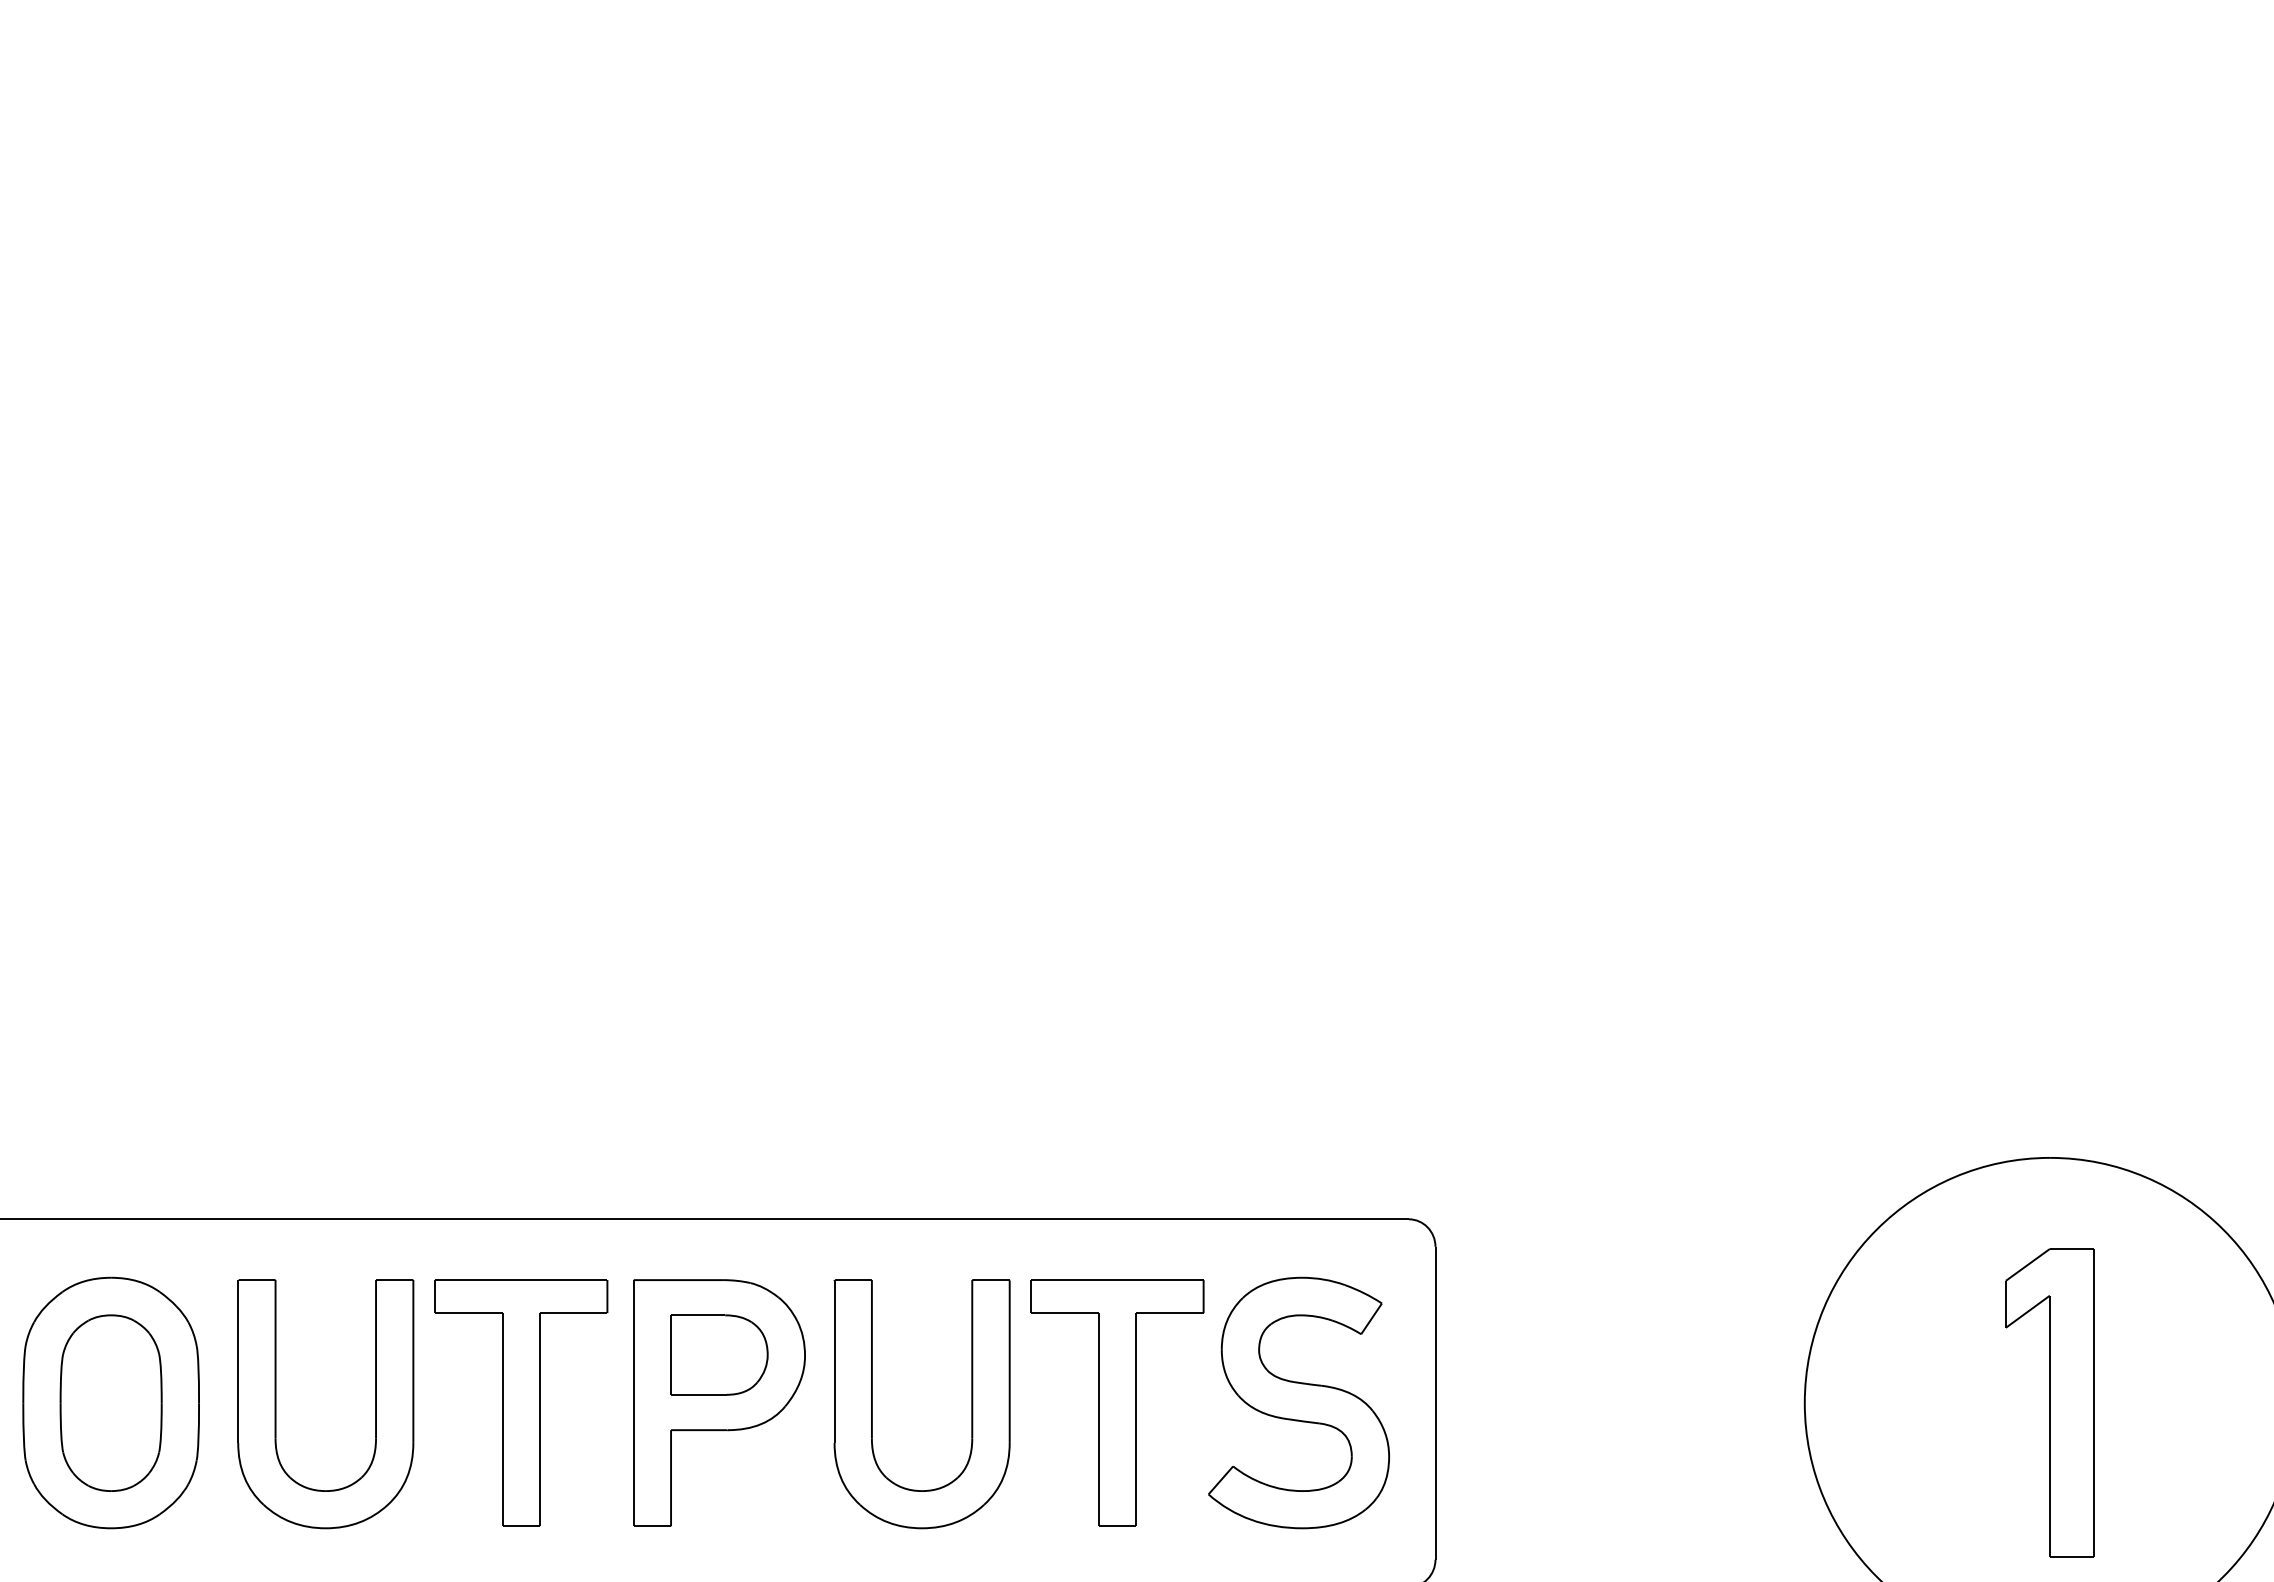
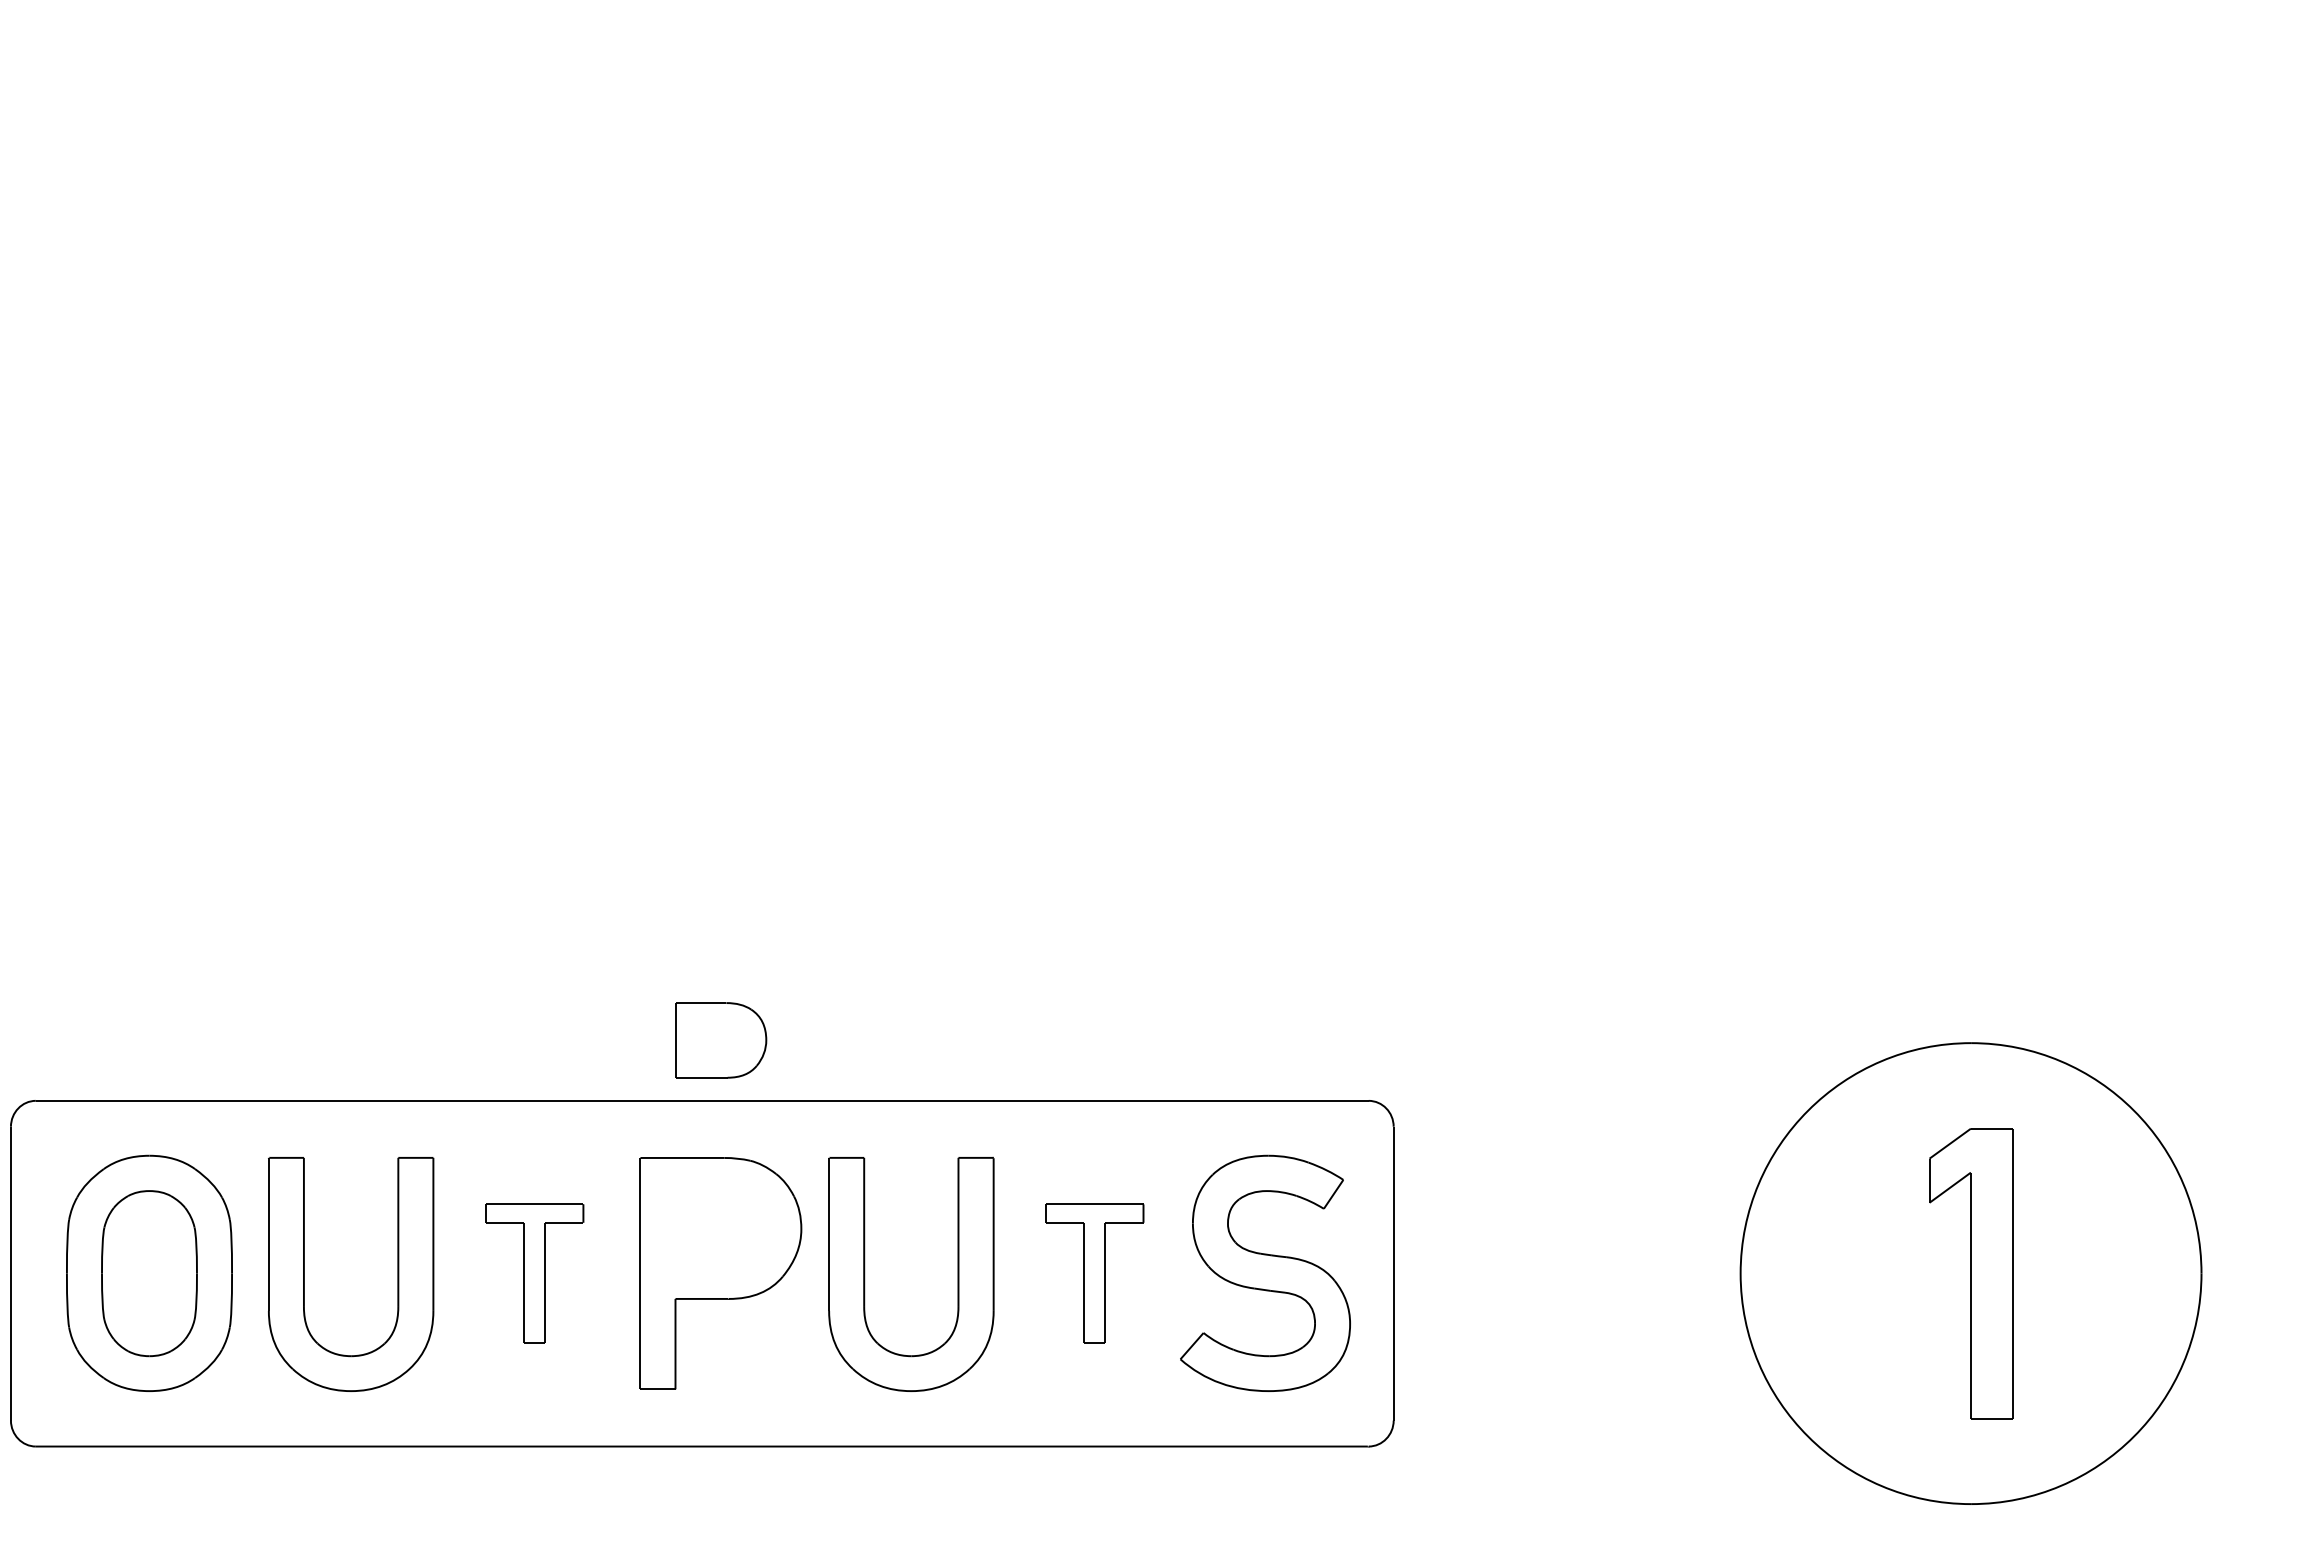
part: (720, 1355) -> (721, 1040), moved
part: (520, 1403) -> (534, 1273), size x0.6
part: (1117, 1403) -> (1094, 1273), size x0.6

